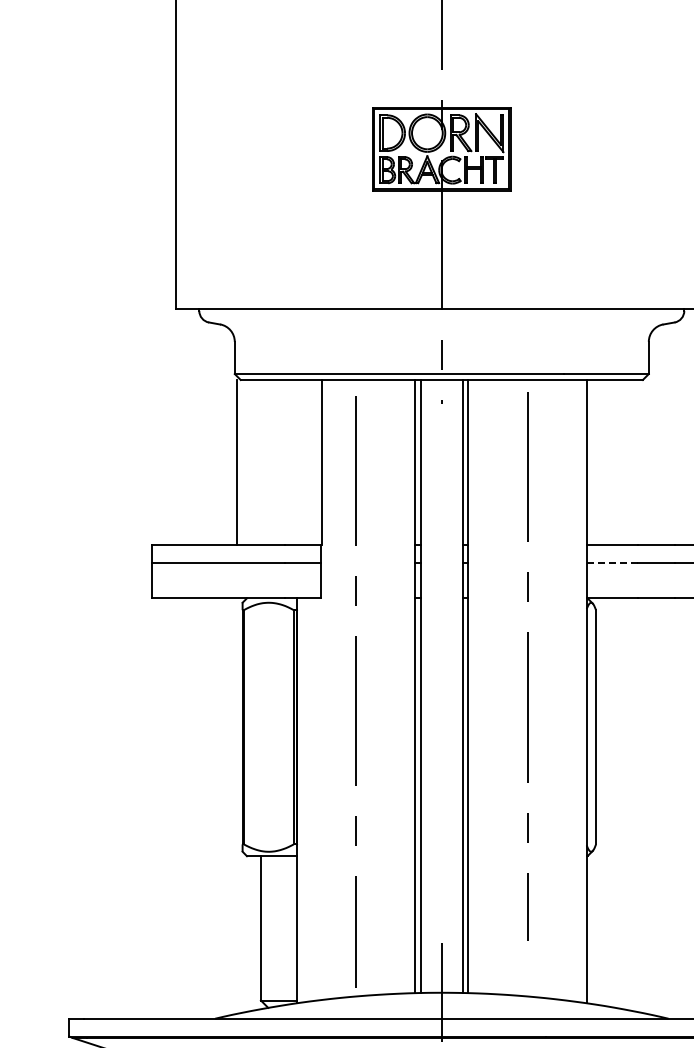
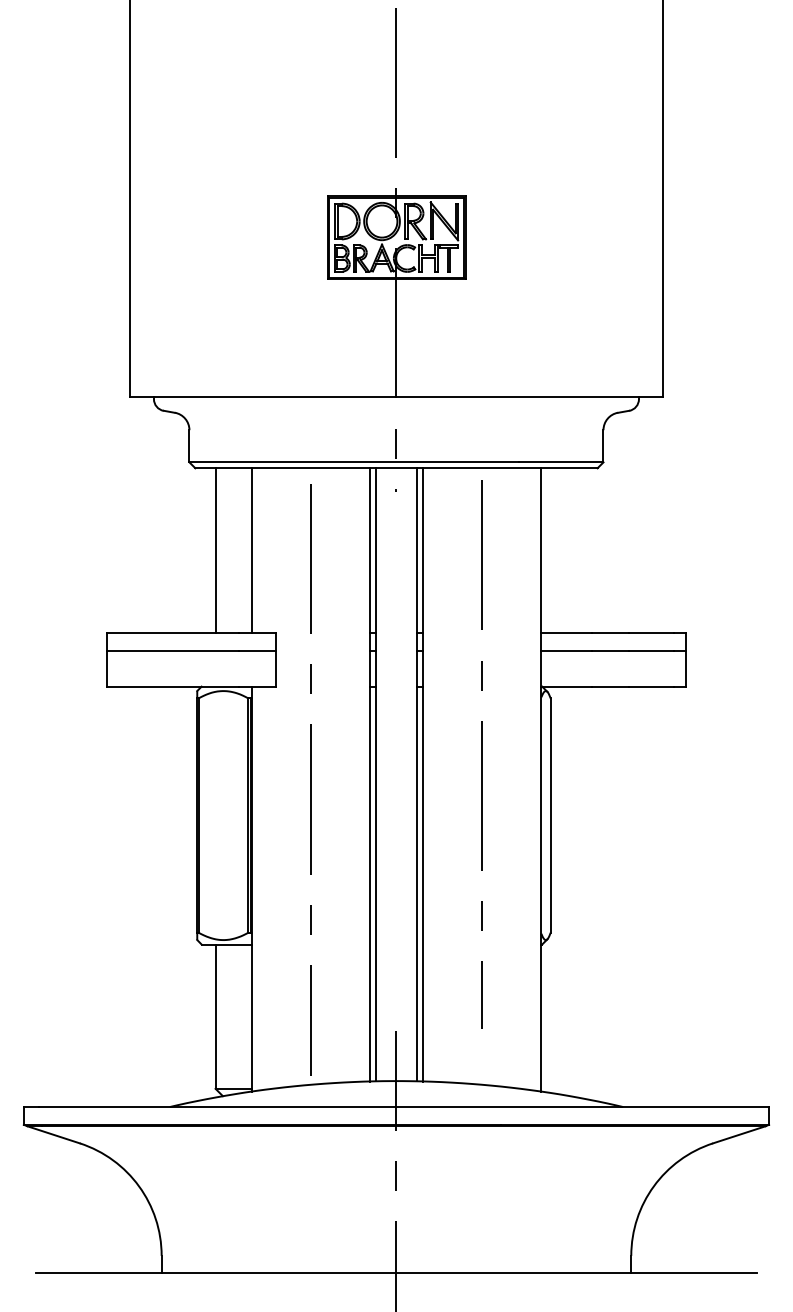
line: (236, 462) -> (215, 550), moved
line: (321, 462) -> (251, 550), moved
line: (611, 563) -> (566, 651), dashed -> solid

